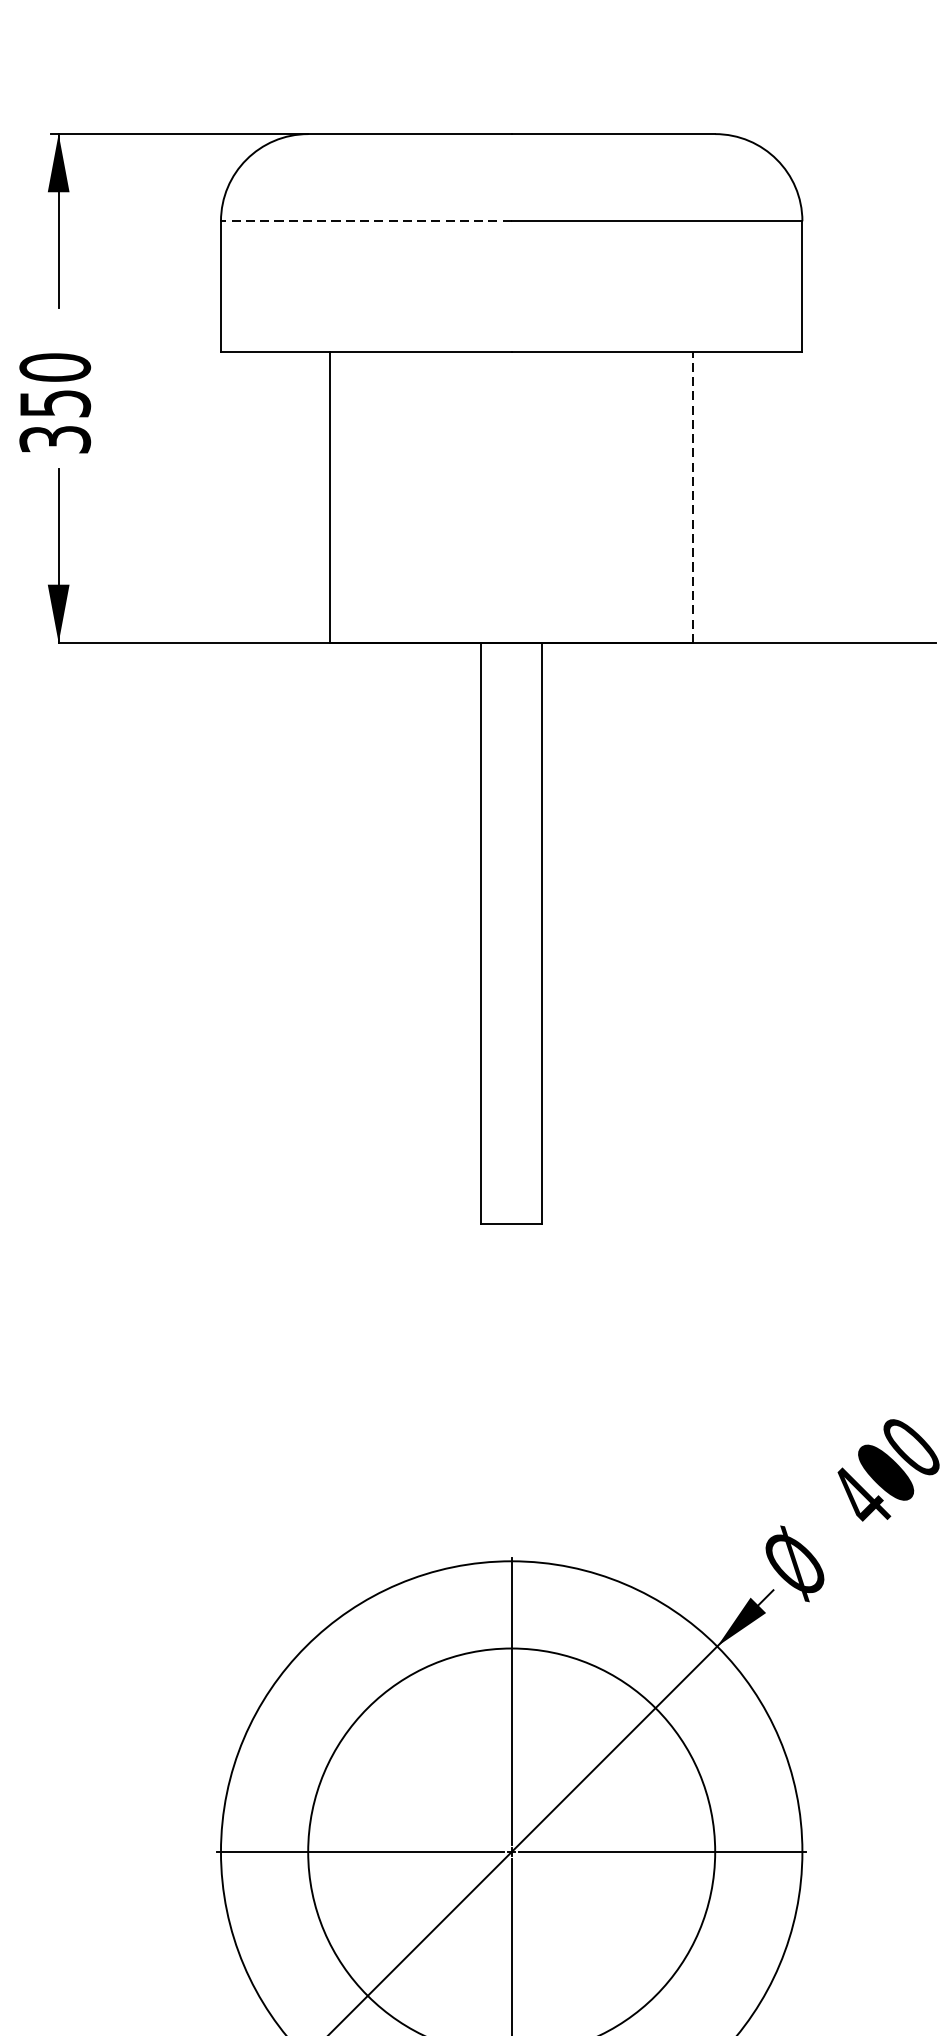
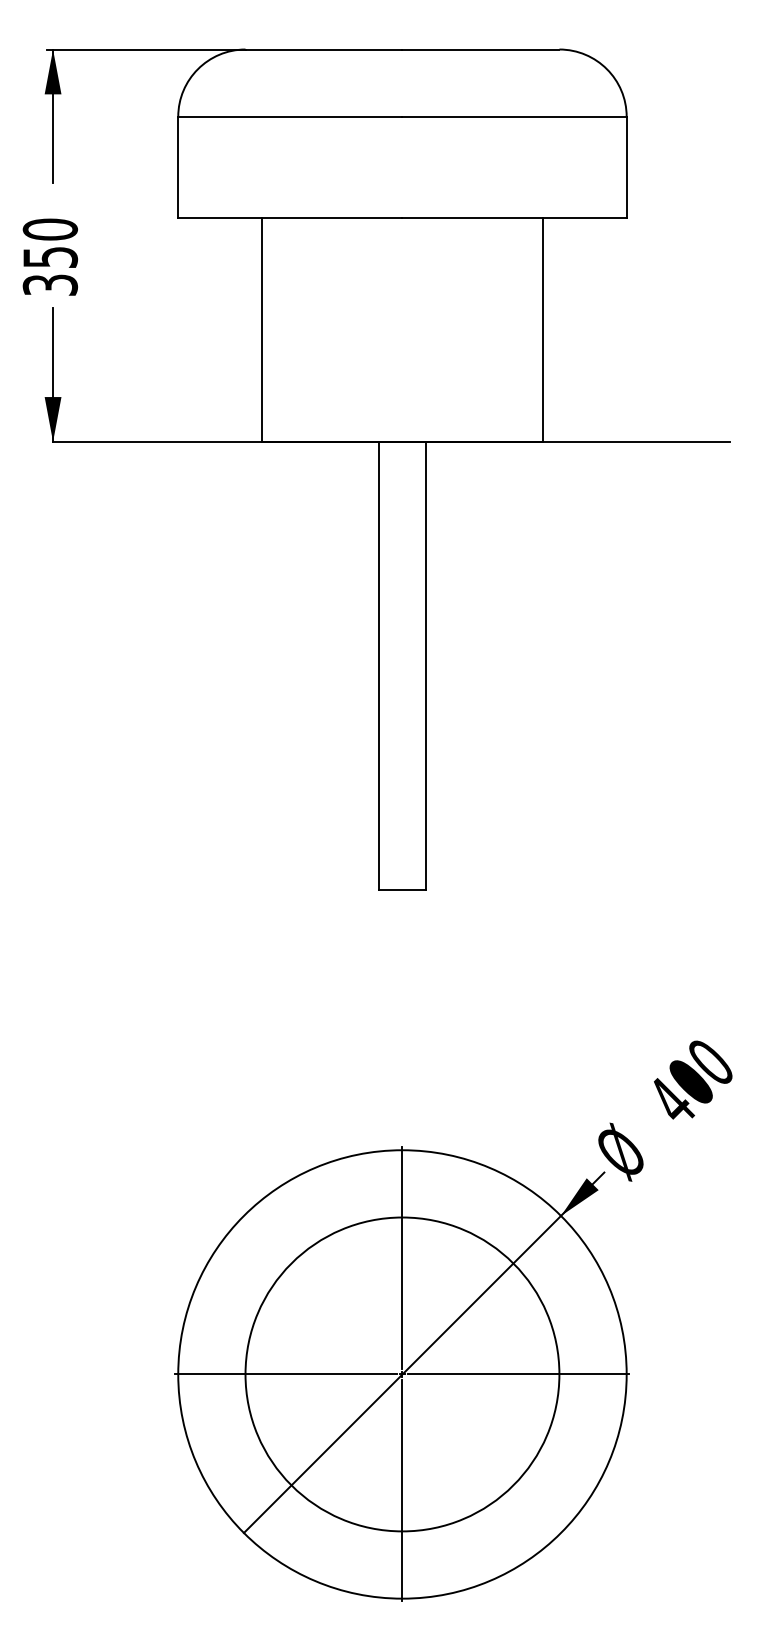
line: (365, 220) -> (289, 116), dashed -> solid
line: (693, 497) -> (542, 329), dashed -> solid

